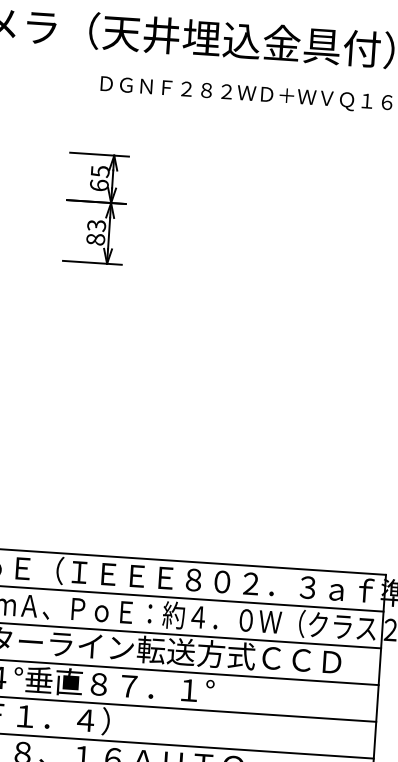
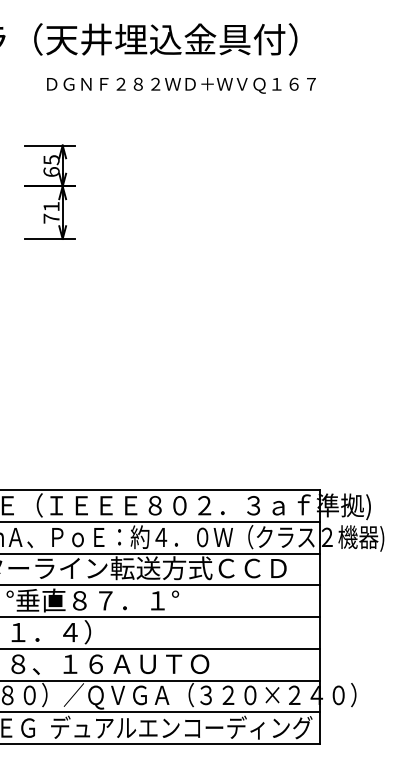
text: (96, 232) -> (51, 212), 83 -> 71

